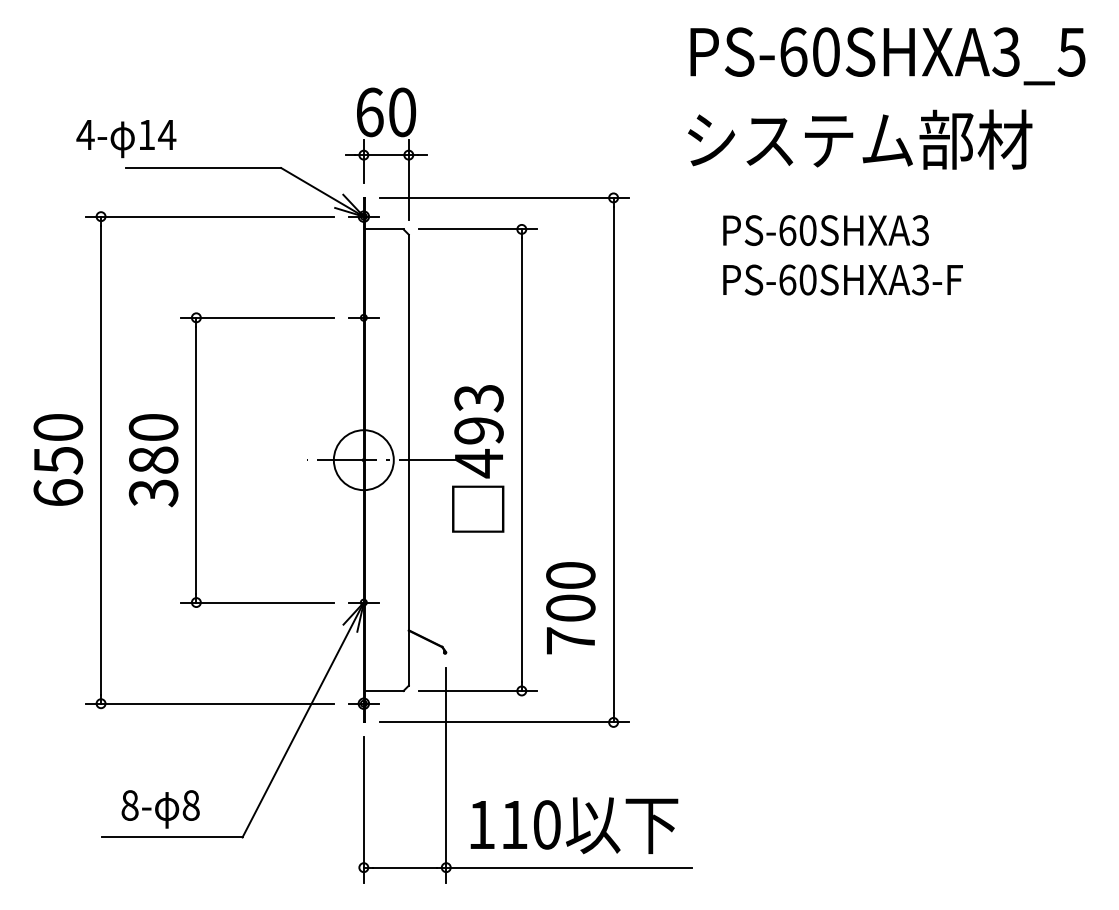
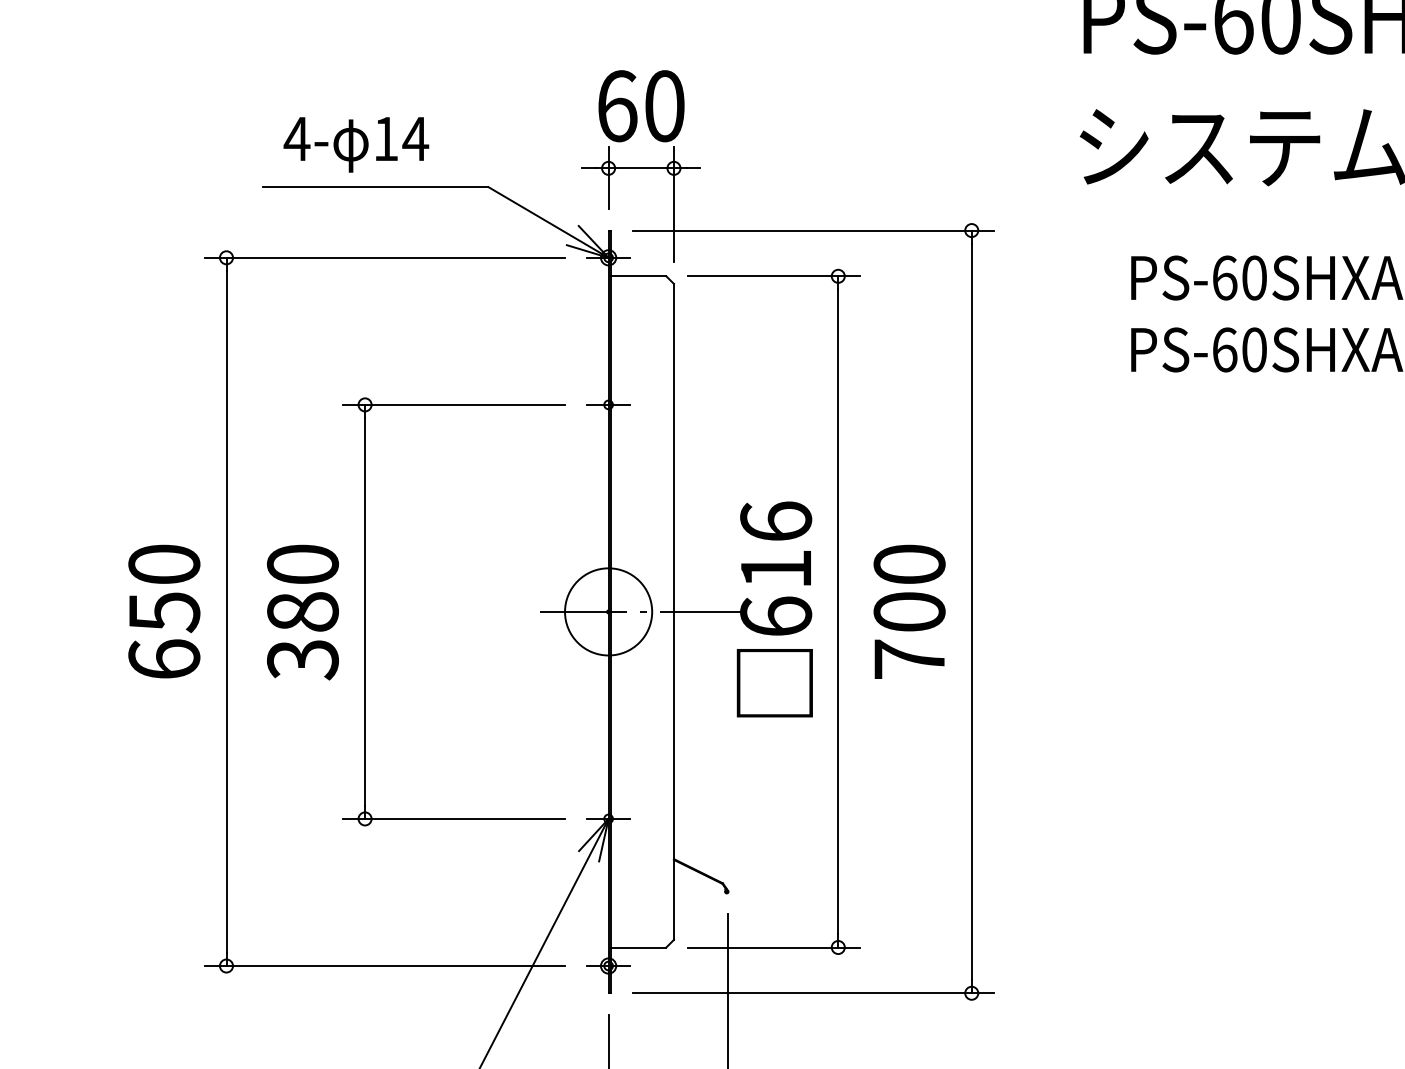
text: (126, 139) -> (356, 145), moved
text: (478, 431) -> (775, 570), 493 -> 616
text: (570, 608) -> (909, 612), moved

